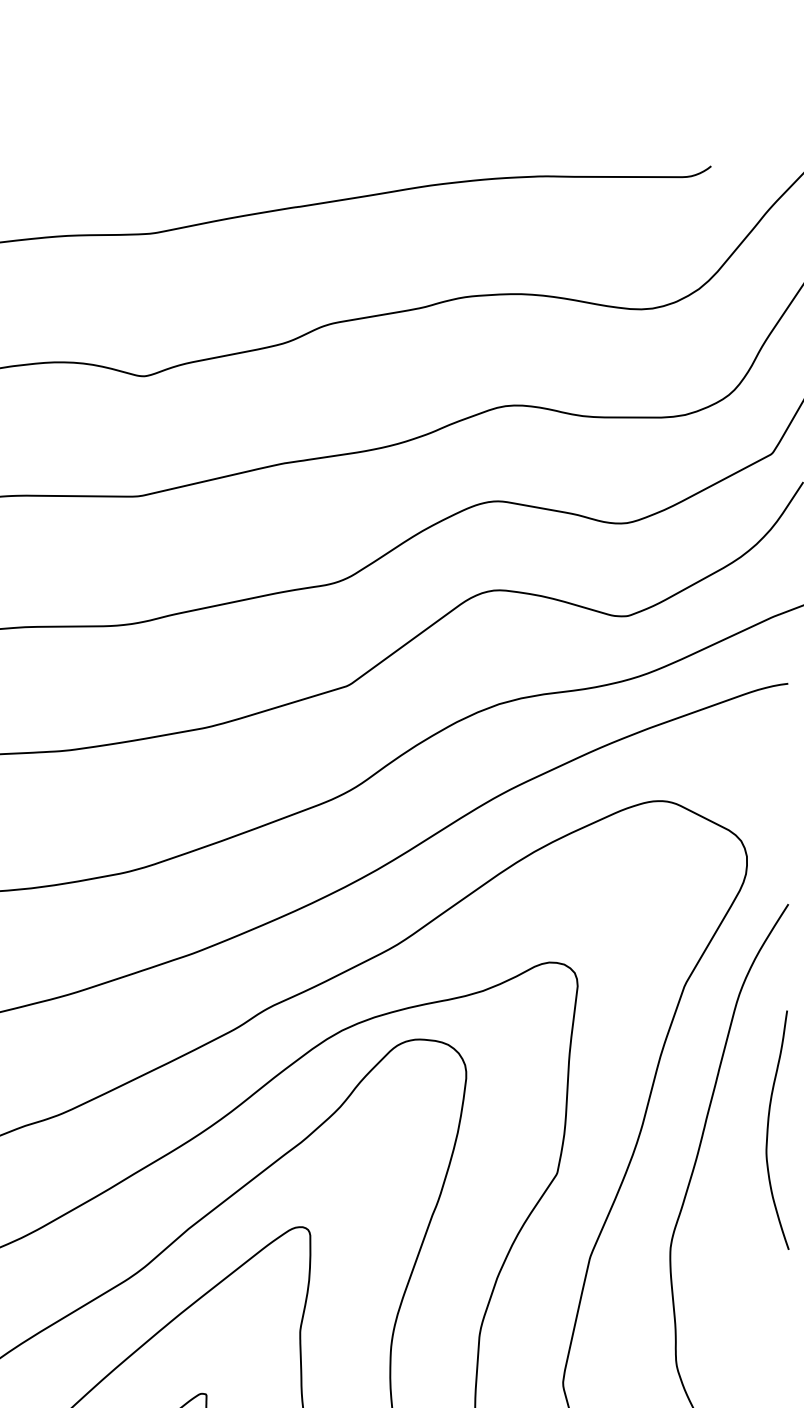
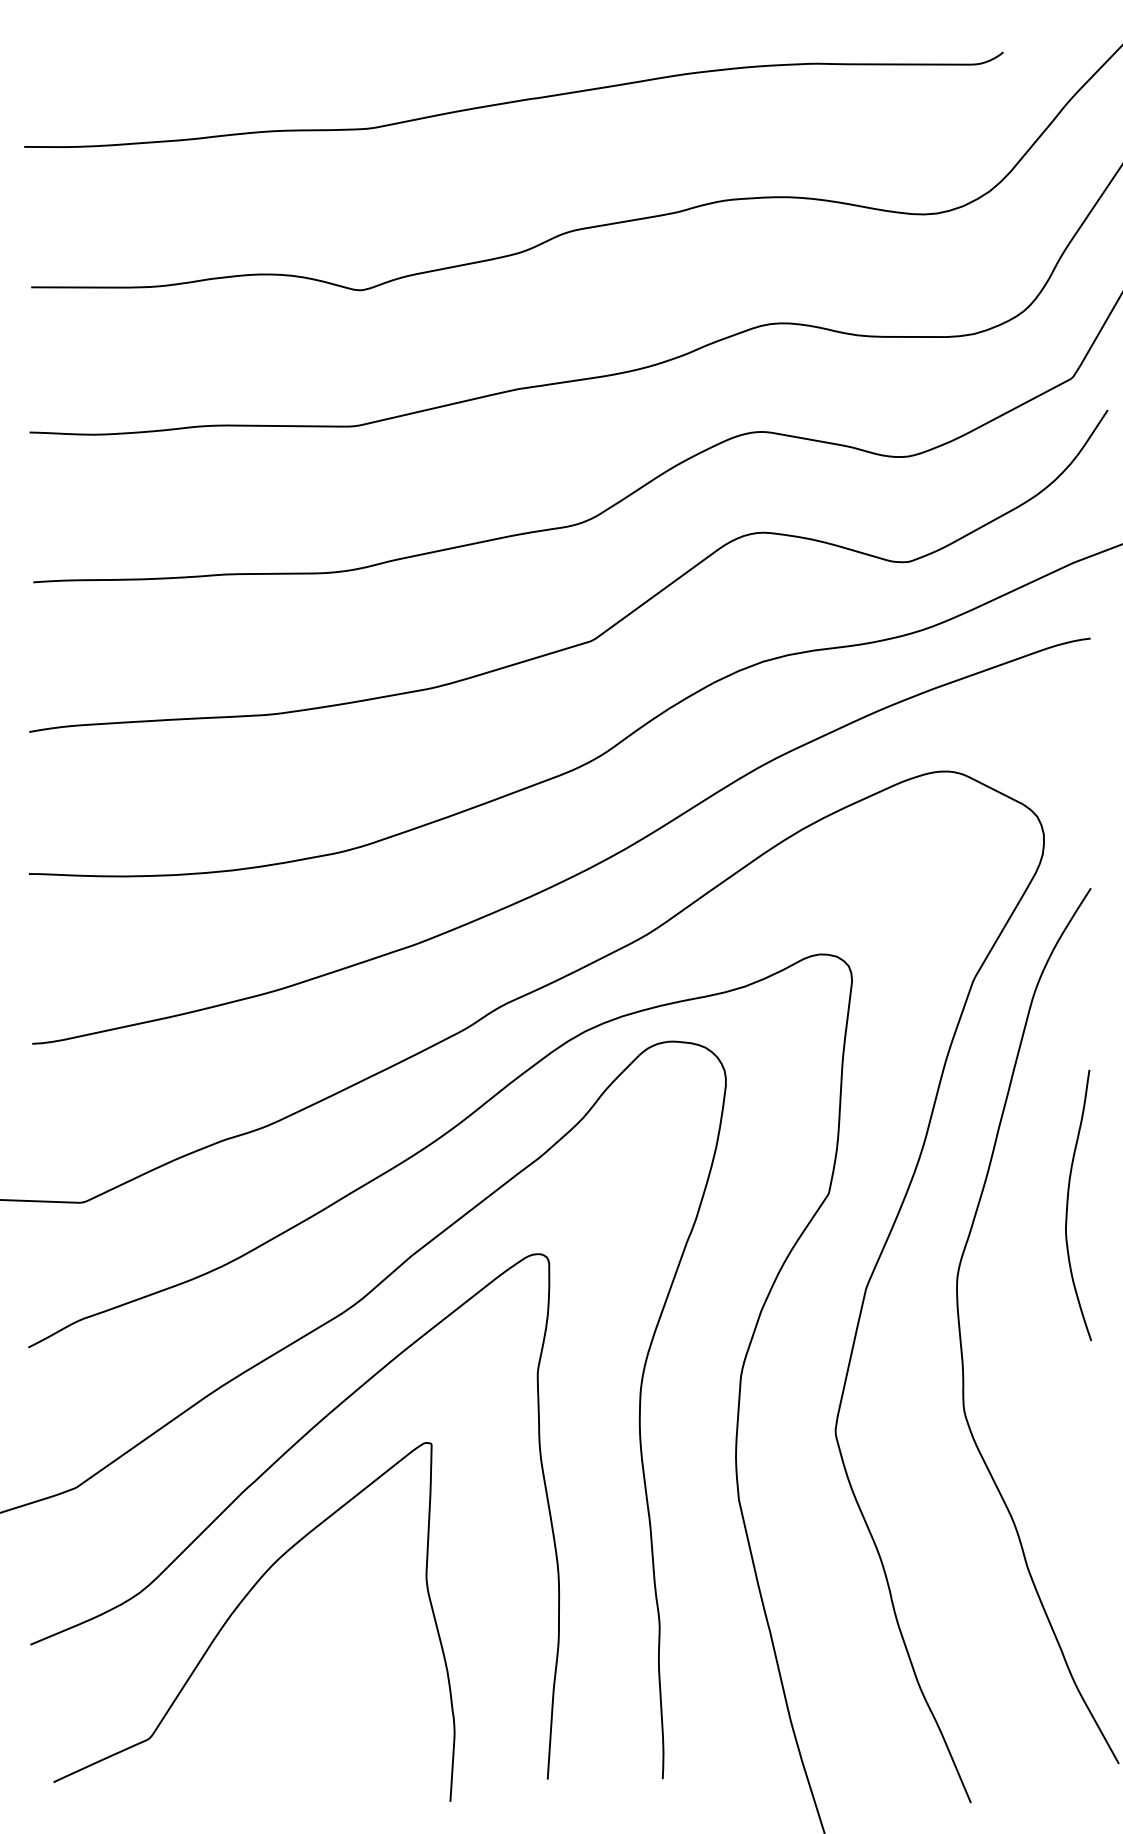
curve: (768, 1129) -> (1068, 1204), moved

